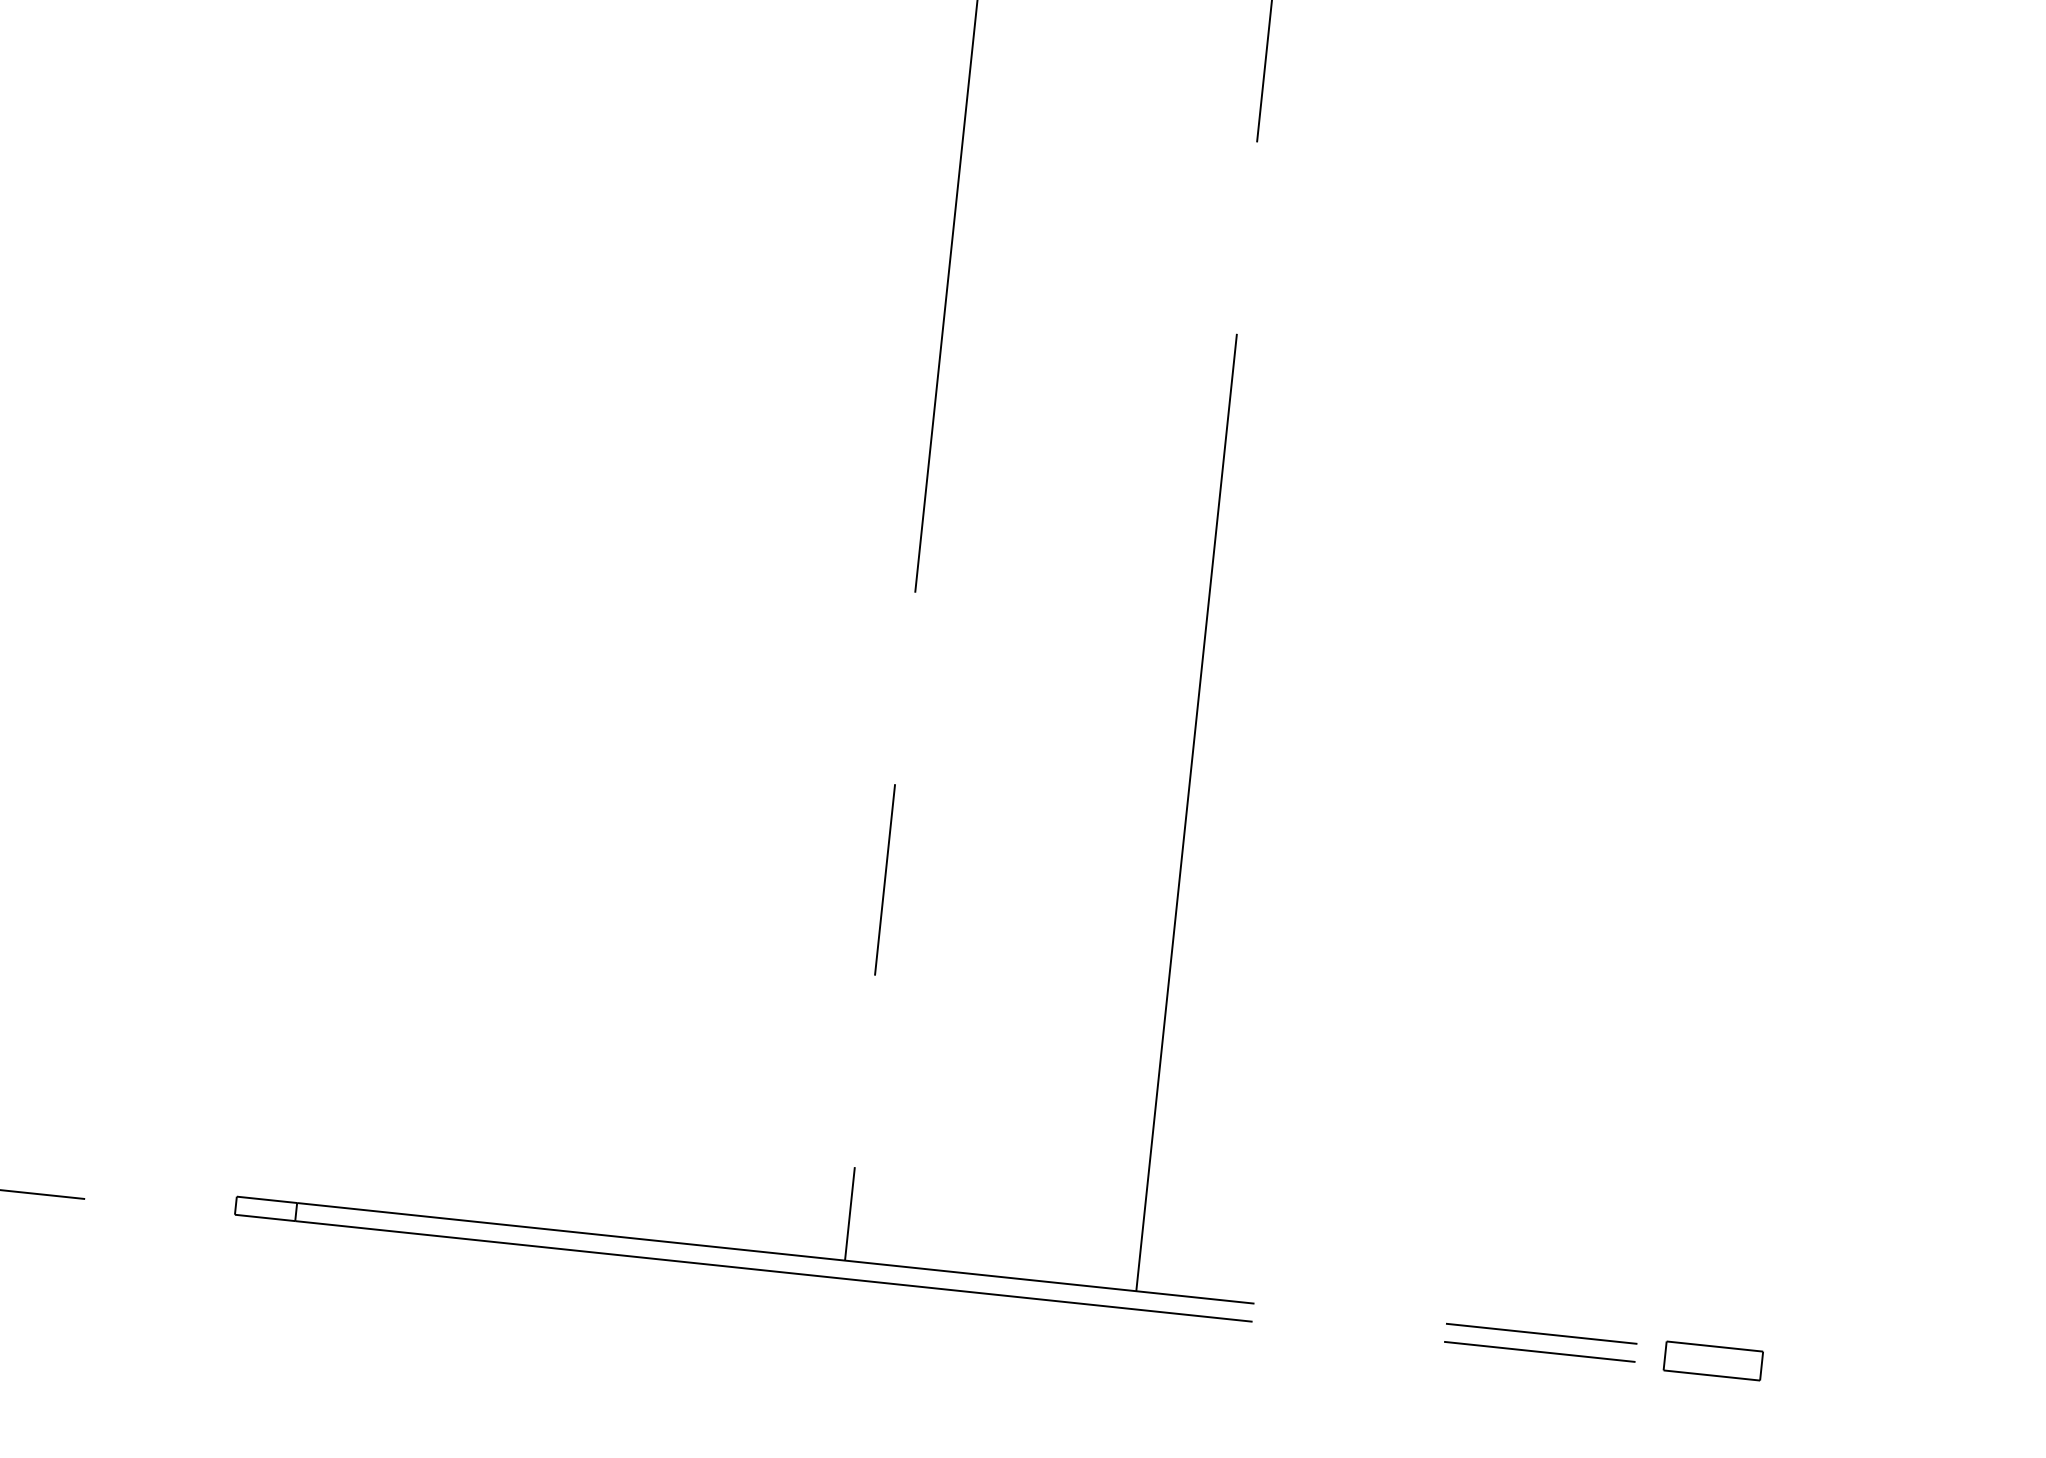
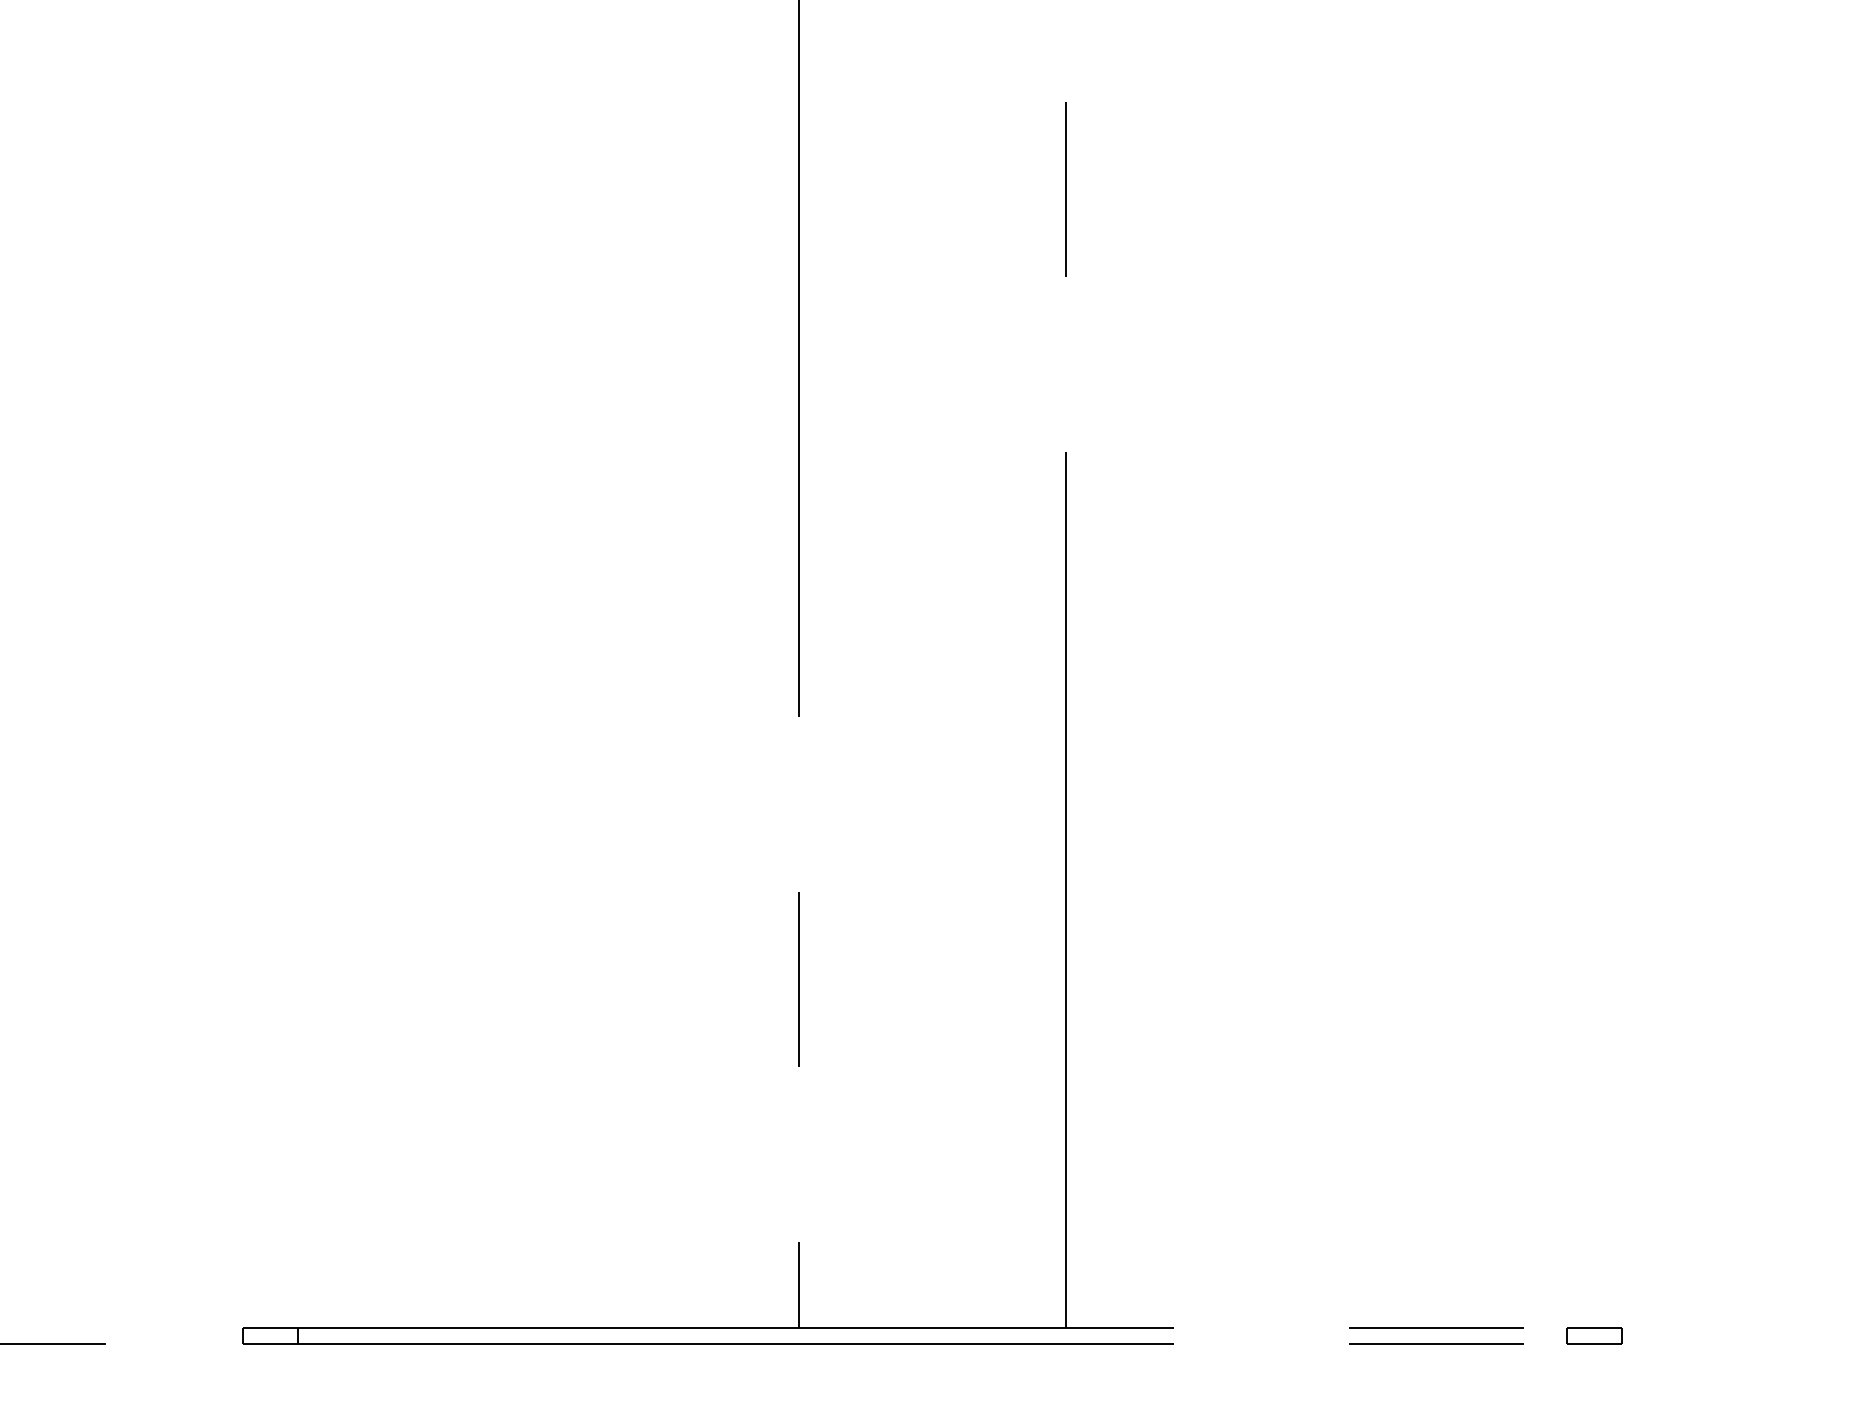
part: (1713, 1360) -> (1594, 1335), size x0.62

